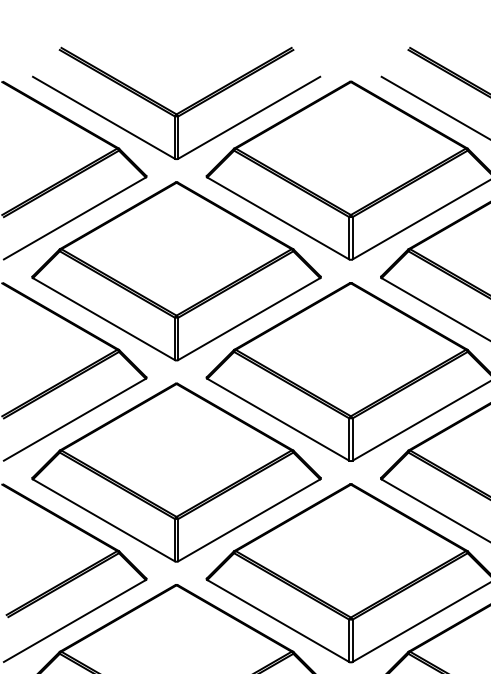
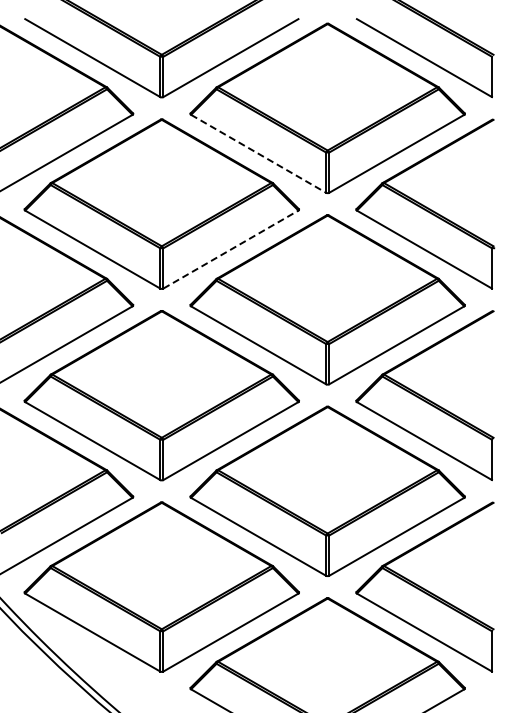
line: (278, 218) -> (258, 153), solid -> dashed
line: (248, 319) -> (230, 249), solid -> dashed

